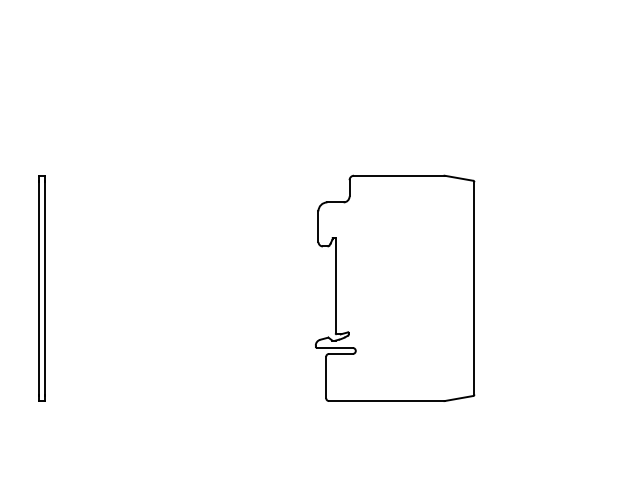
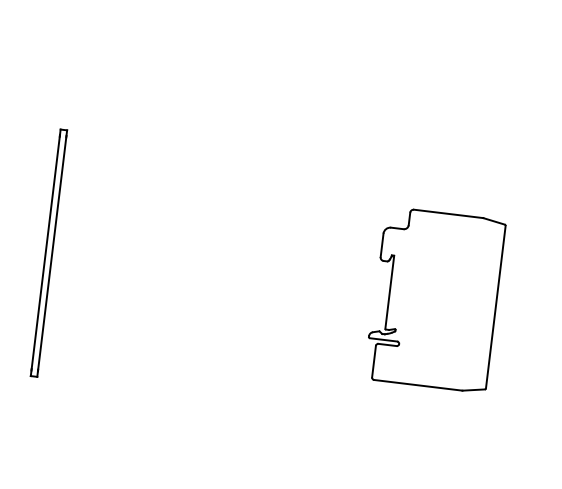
part: (395, 287) -> (435, 298), size x0.7

